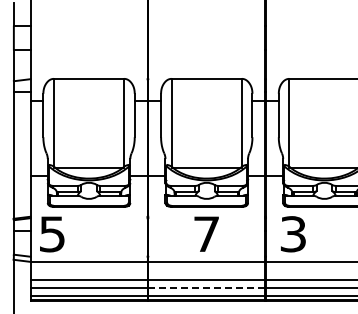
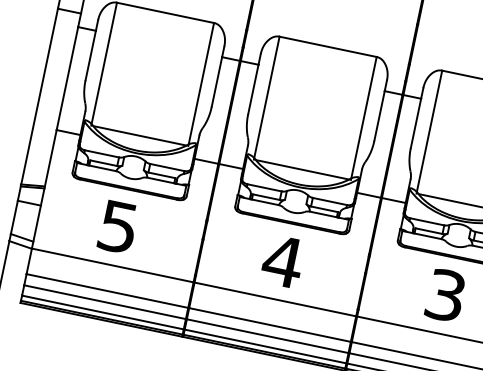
text: (206, 233) -> (283, 260), 7 -> 4
text: (52, 234) -> (118, 227), moved
text: (293, 234) -> (445, 295), moved
line: (206, 288) -> (267, 336), dashed -> solid

